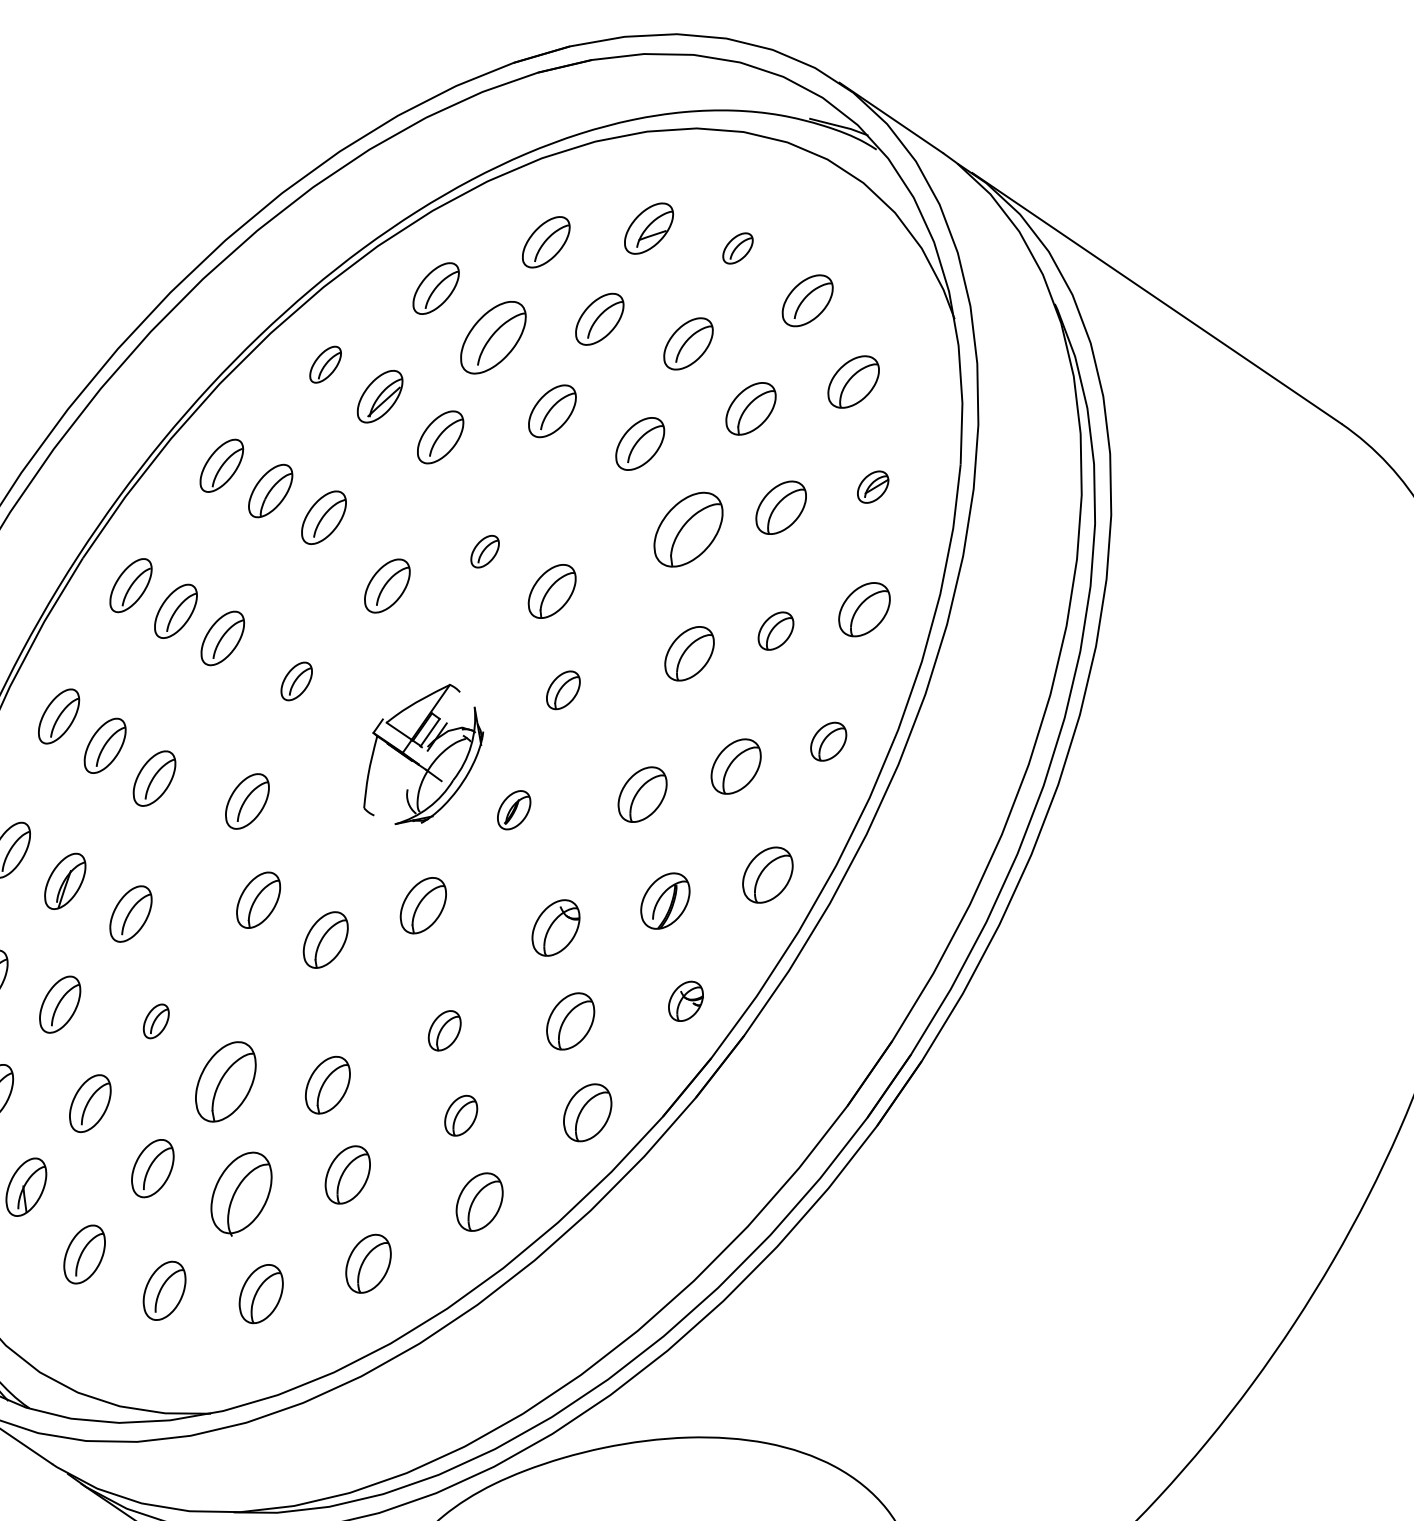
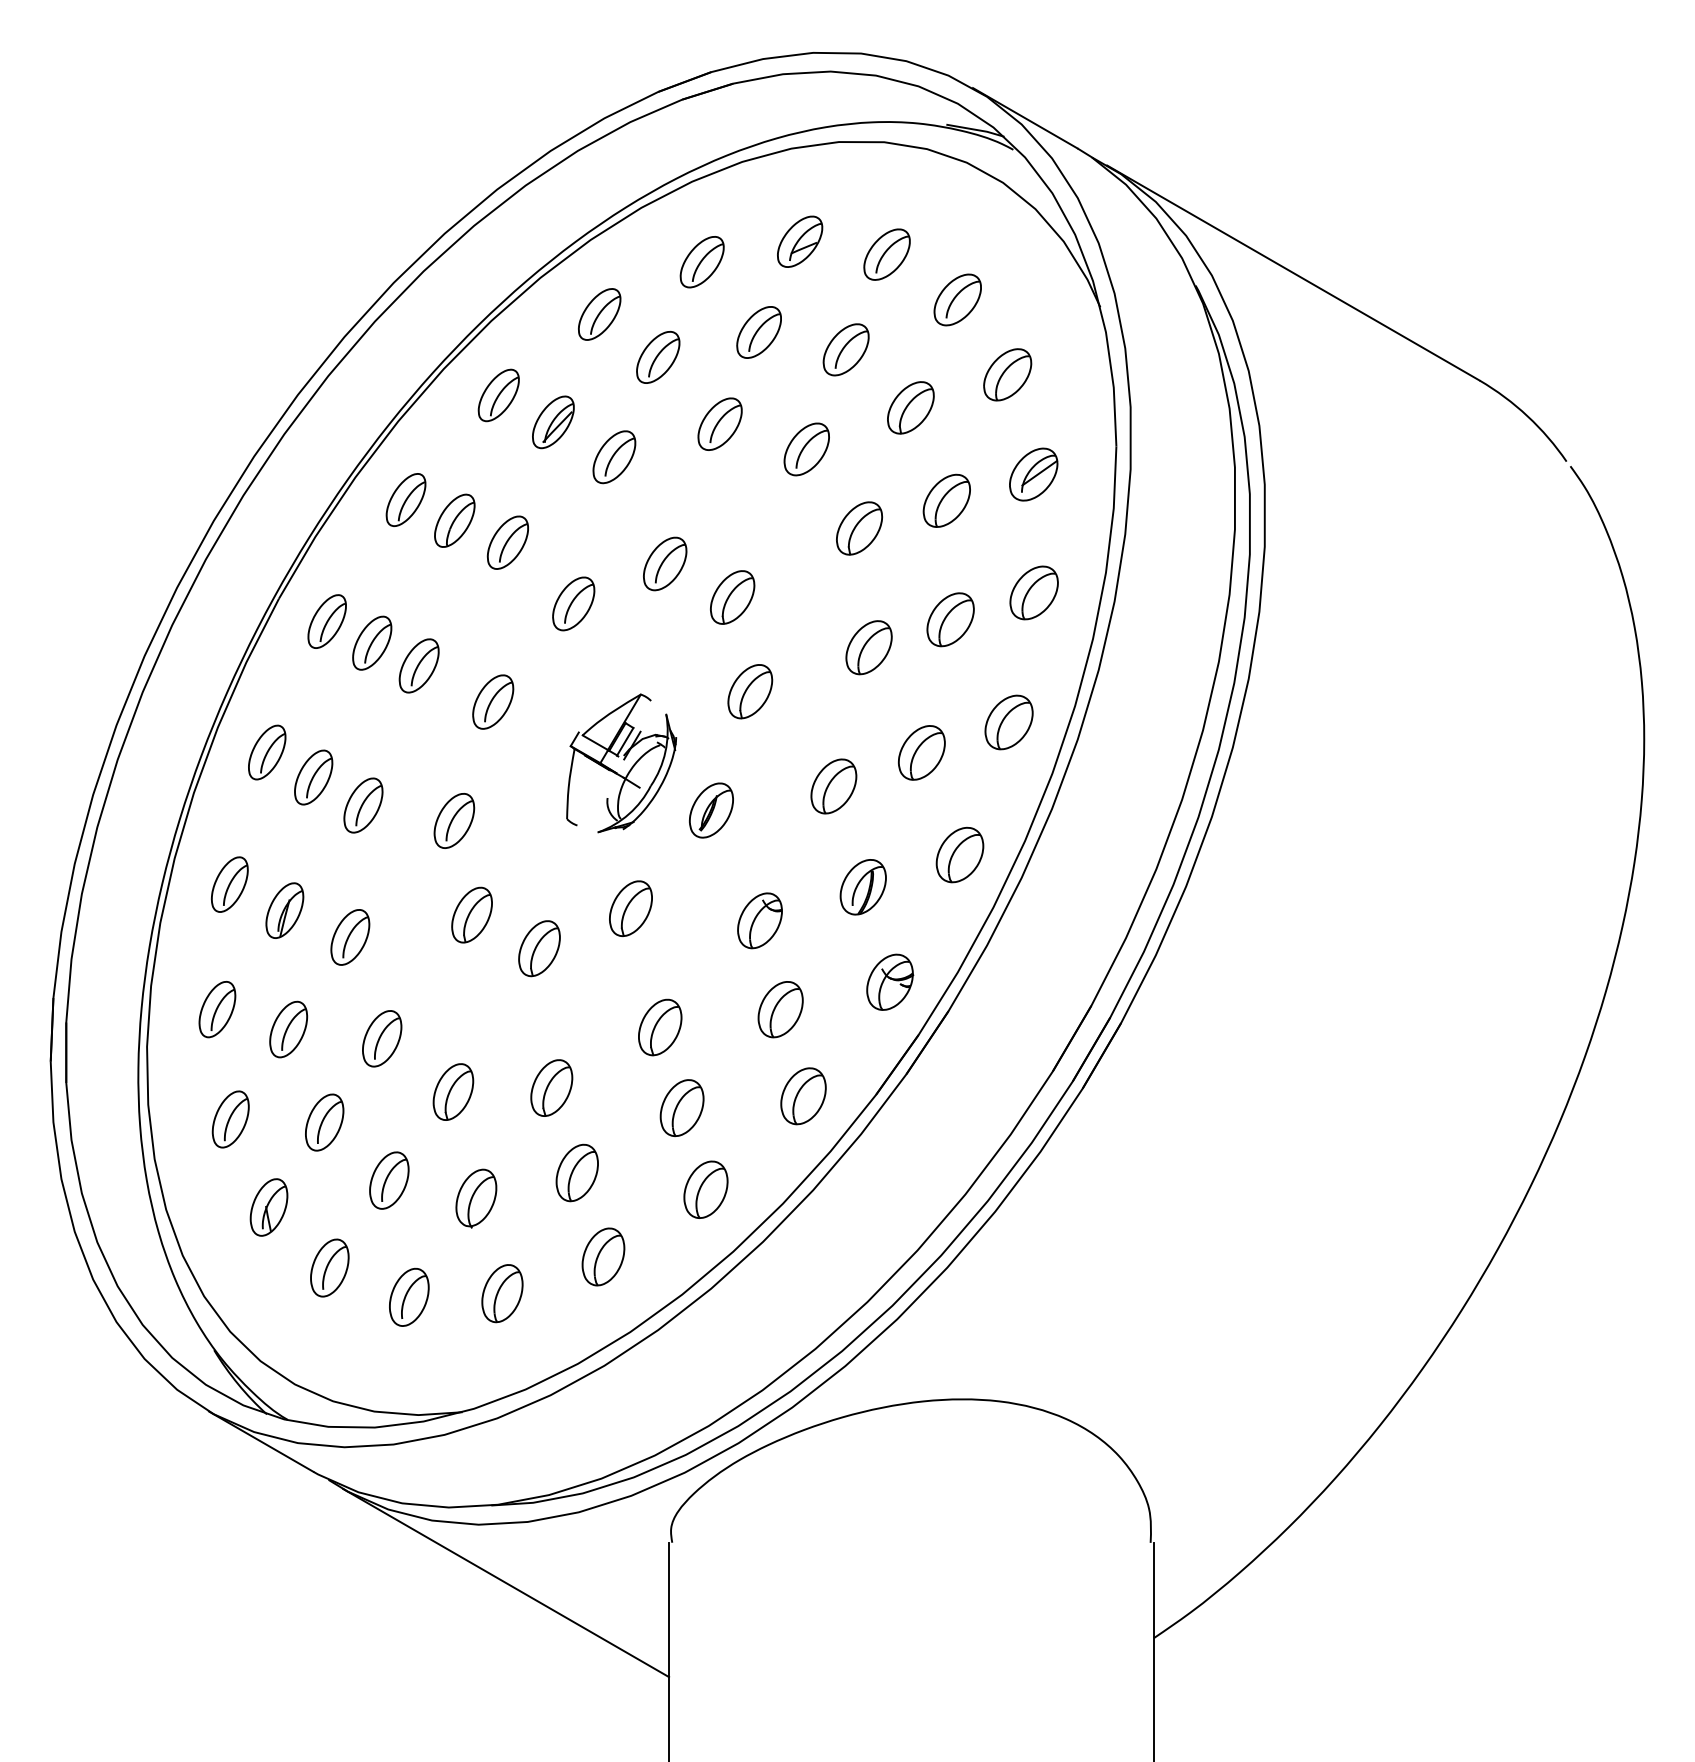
part: (737, 248) -> (886, 254), size x1.67
part: (493, 336) -> (658, 356), size x0.71
part: (325, 364) -> (498, 395), size x1.43
part: (872, 487) -> (1033, 474), size x1.67
part: (688, 529) -> (859, 528), size x0.71
part: (485, 551) -> (665, 563), size x1.67
part: (775, 630) -> (950, 619), size x1.43
part: (296, 680) -> (493, 701), size x1.43
part: (563, 690) -> (750, 691), size x1.43
part: (828, 741) -> (1008, 722), size x1.43
part: (514, 810) -> (711, 810), size x1.43
part: (686, 1000) -> (890, 981), size x1.43
part: (156, 1021) -> (382, 1038), size x1.67
part: (444, 1030) -> (660, 1027), size x1.43
part: (225, 1081) -> (453, 1091), size x0.71
part: (460, 1115) -> (681, 1107), size x1.43
part: (241, 1193) -> (476, 1198), size x0.71

